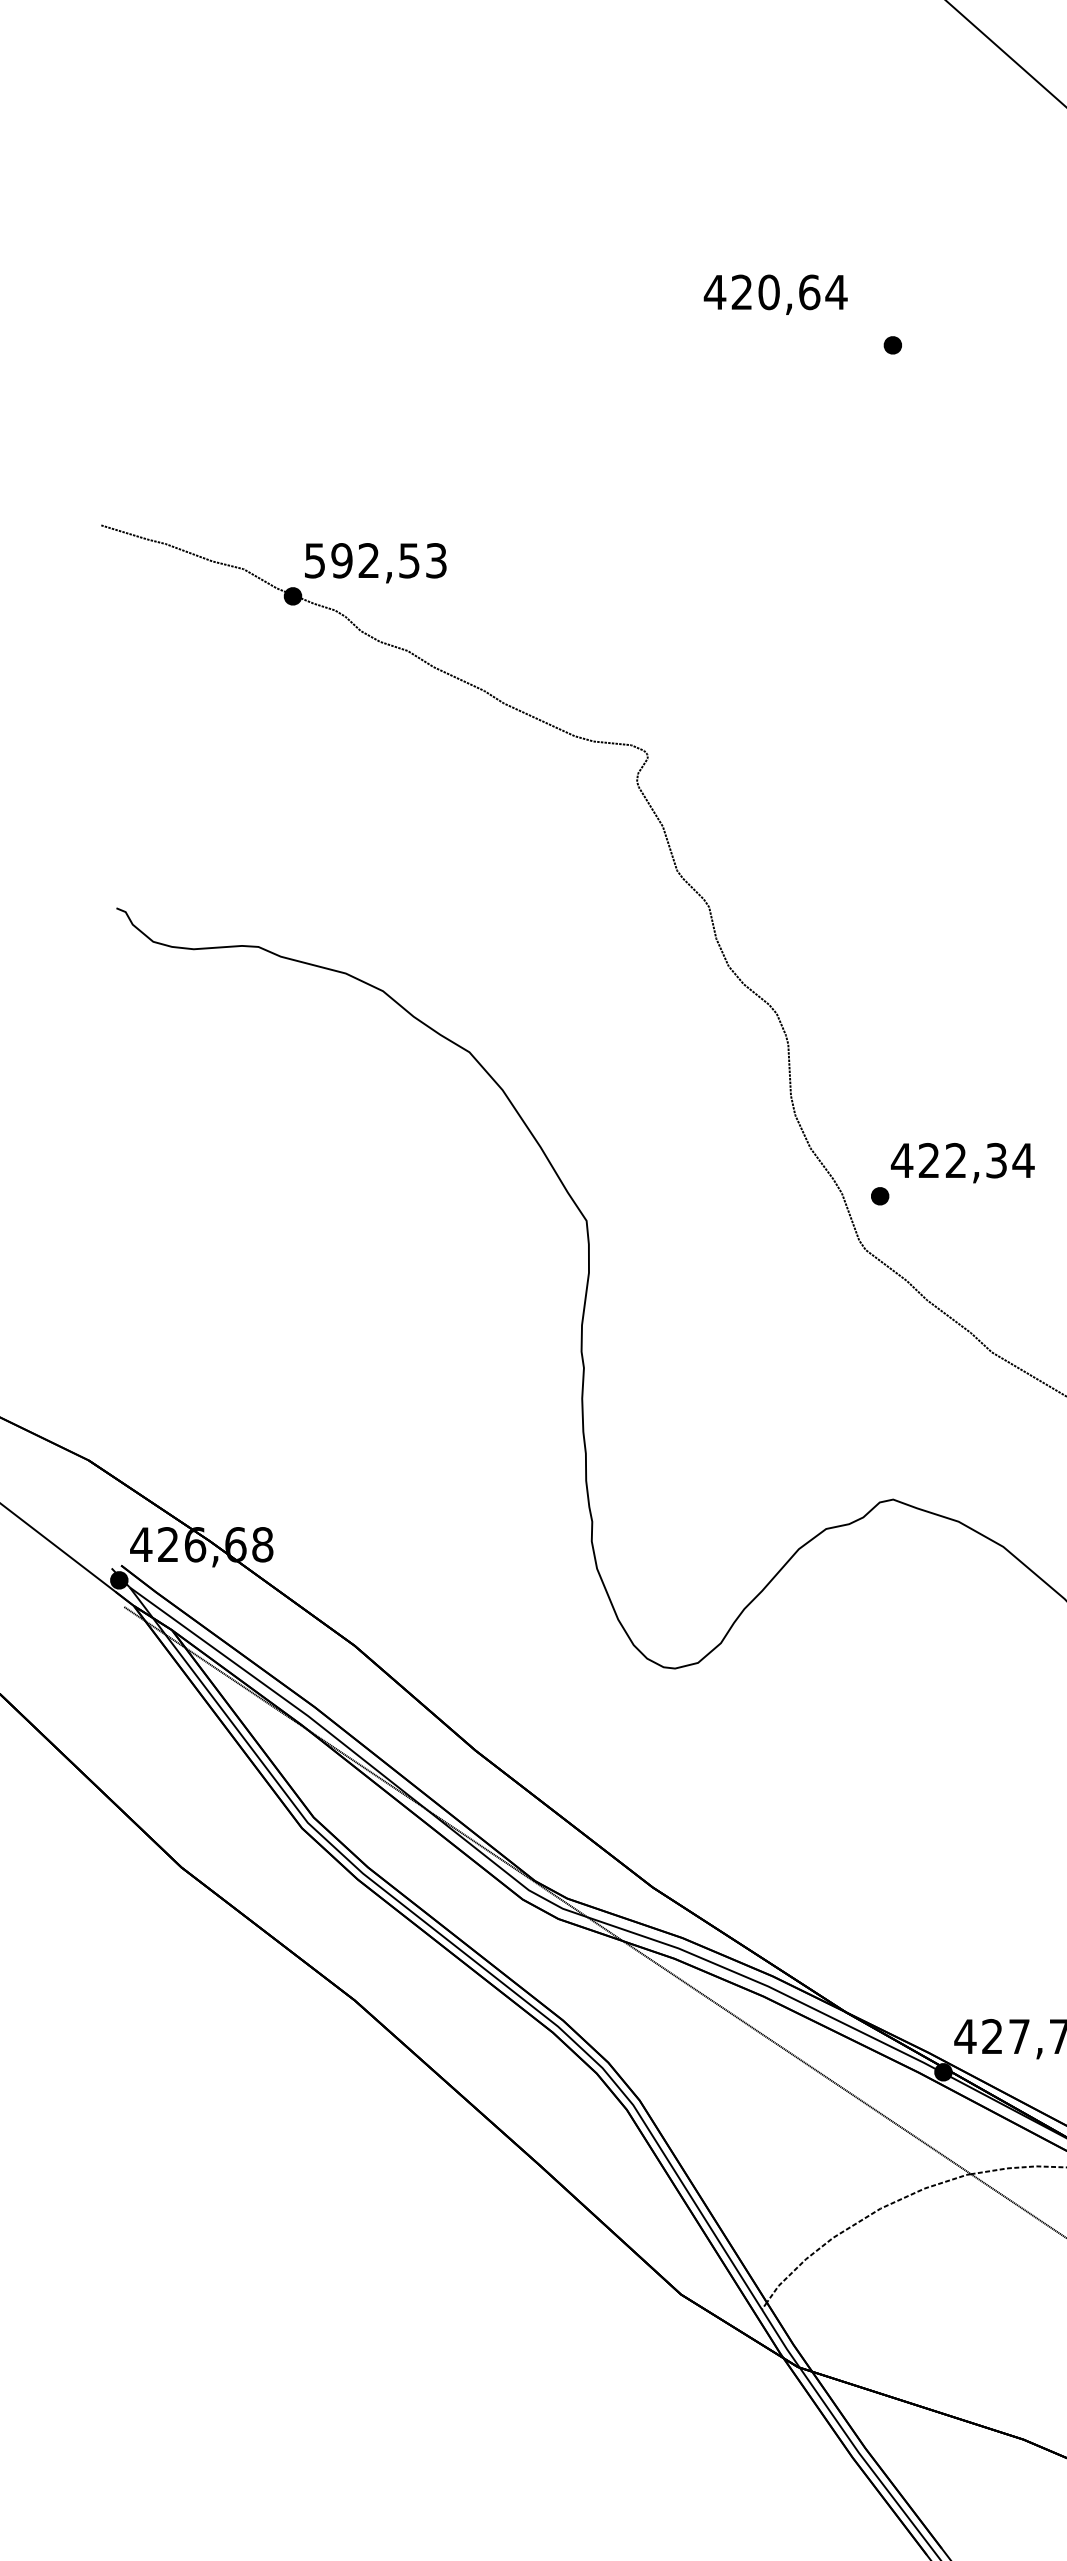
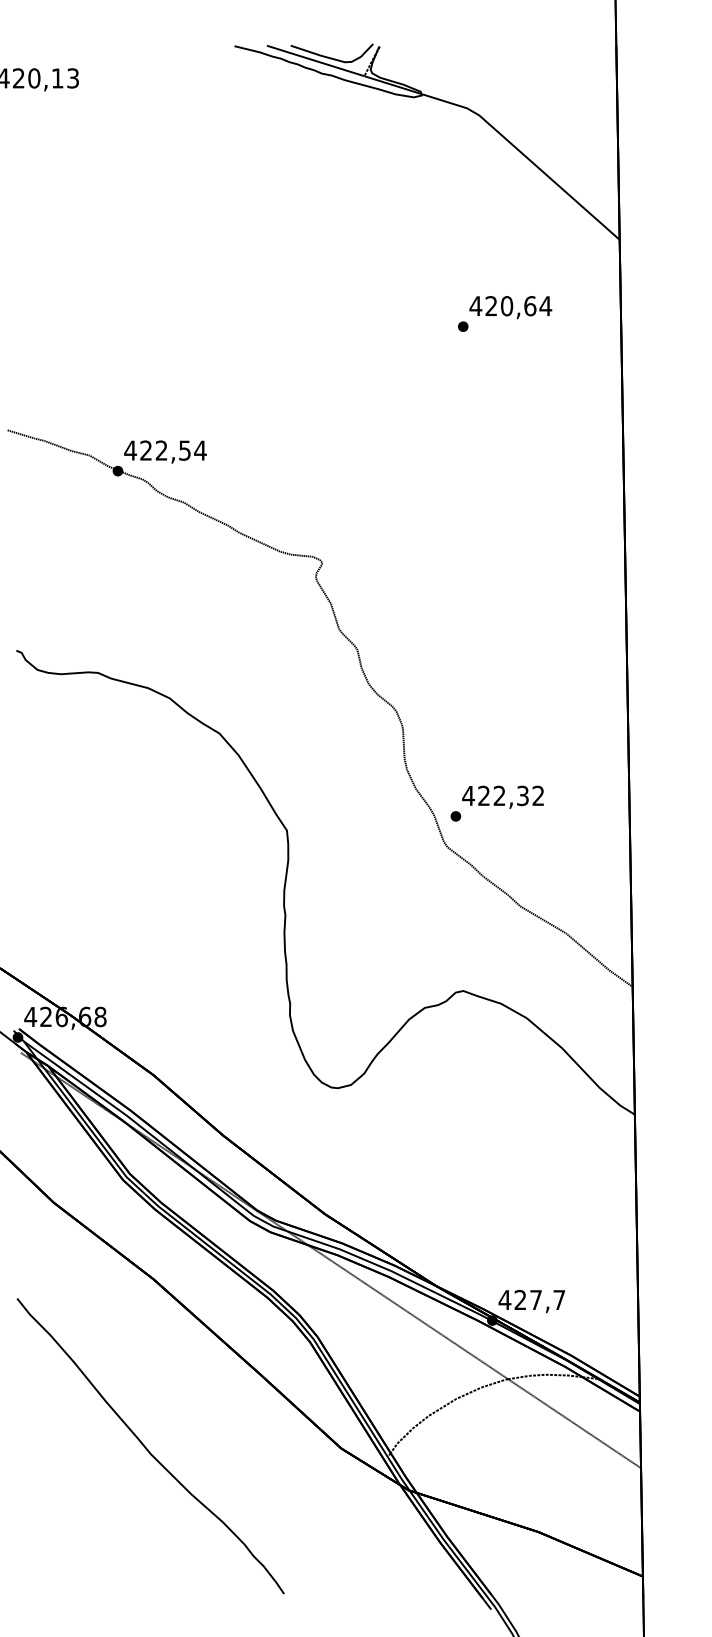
text: (775, 294) -> (510, 307), moved
text: (375, 560) -> (165, 450), 592,53 -> 422,54
text: (1023, 1159) -> (538, 795), 422,34 -> 422,32
curve: (344, 2294) -> (147, 1448), added

